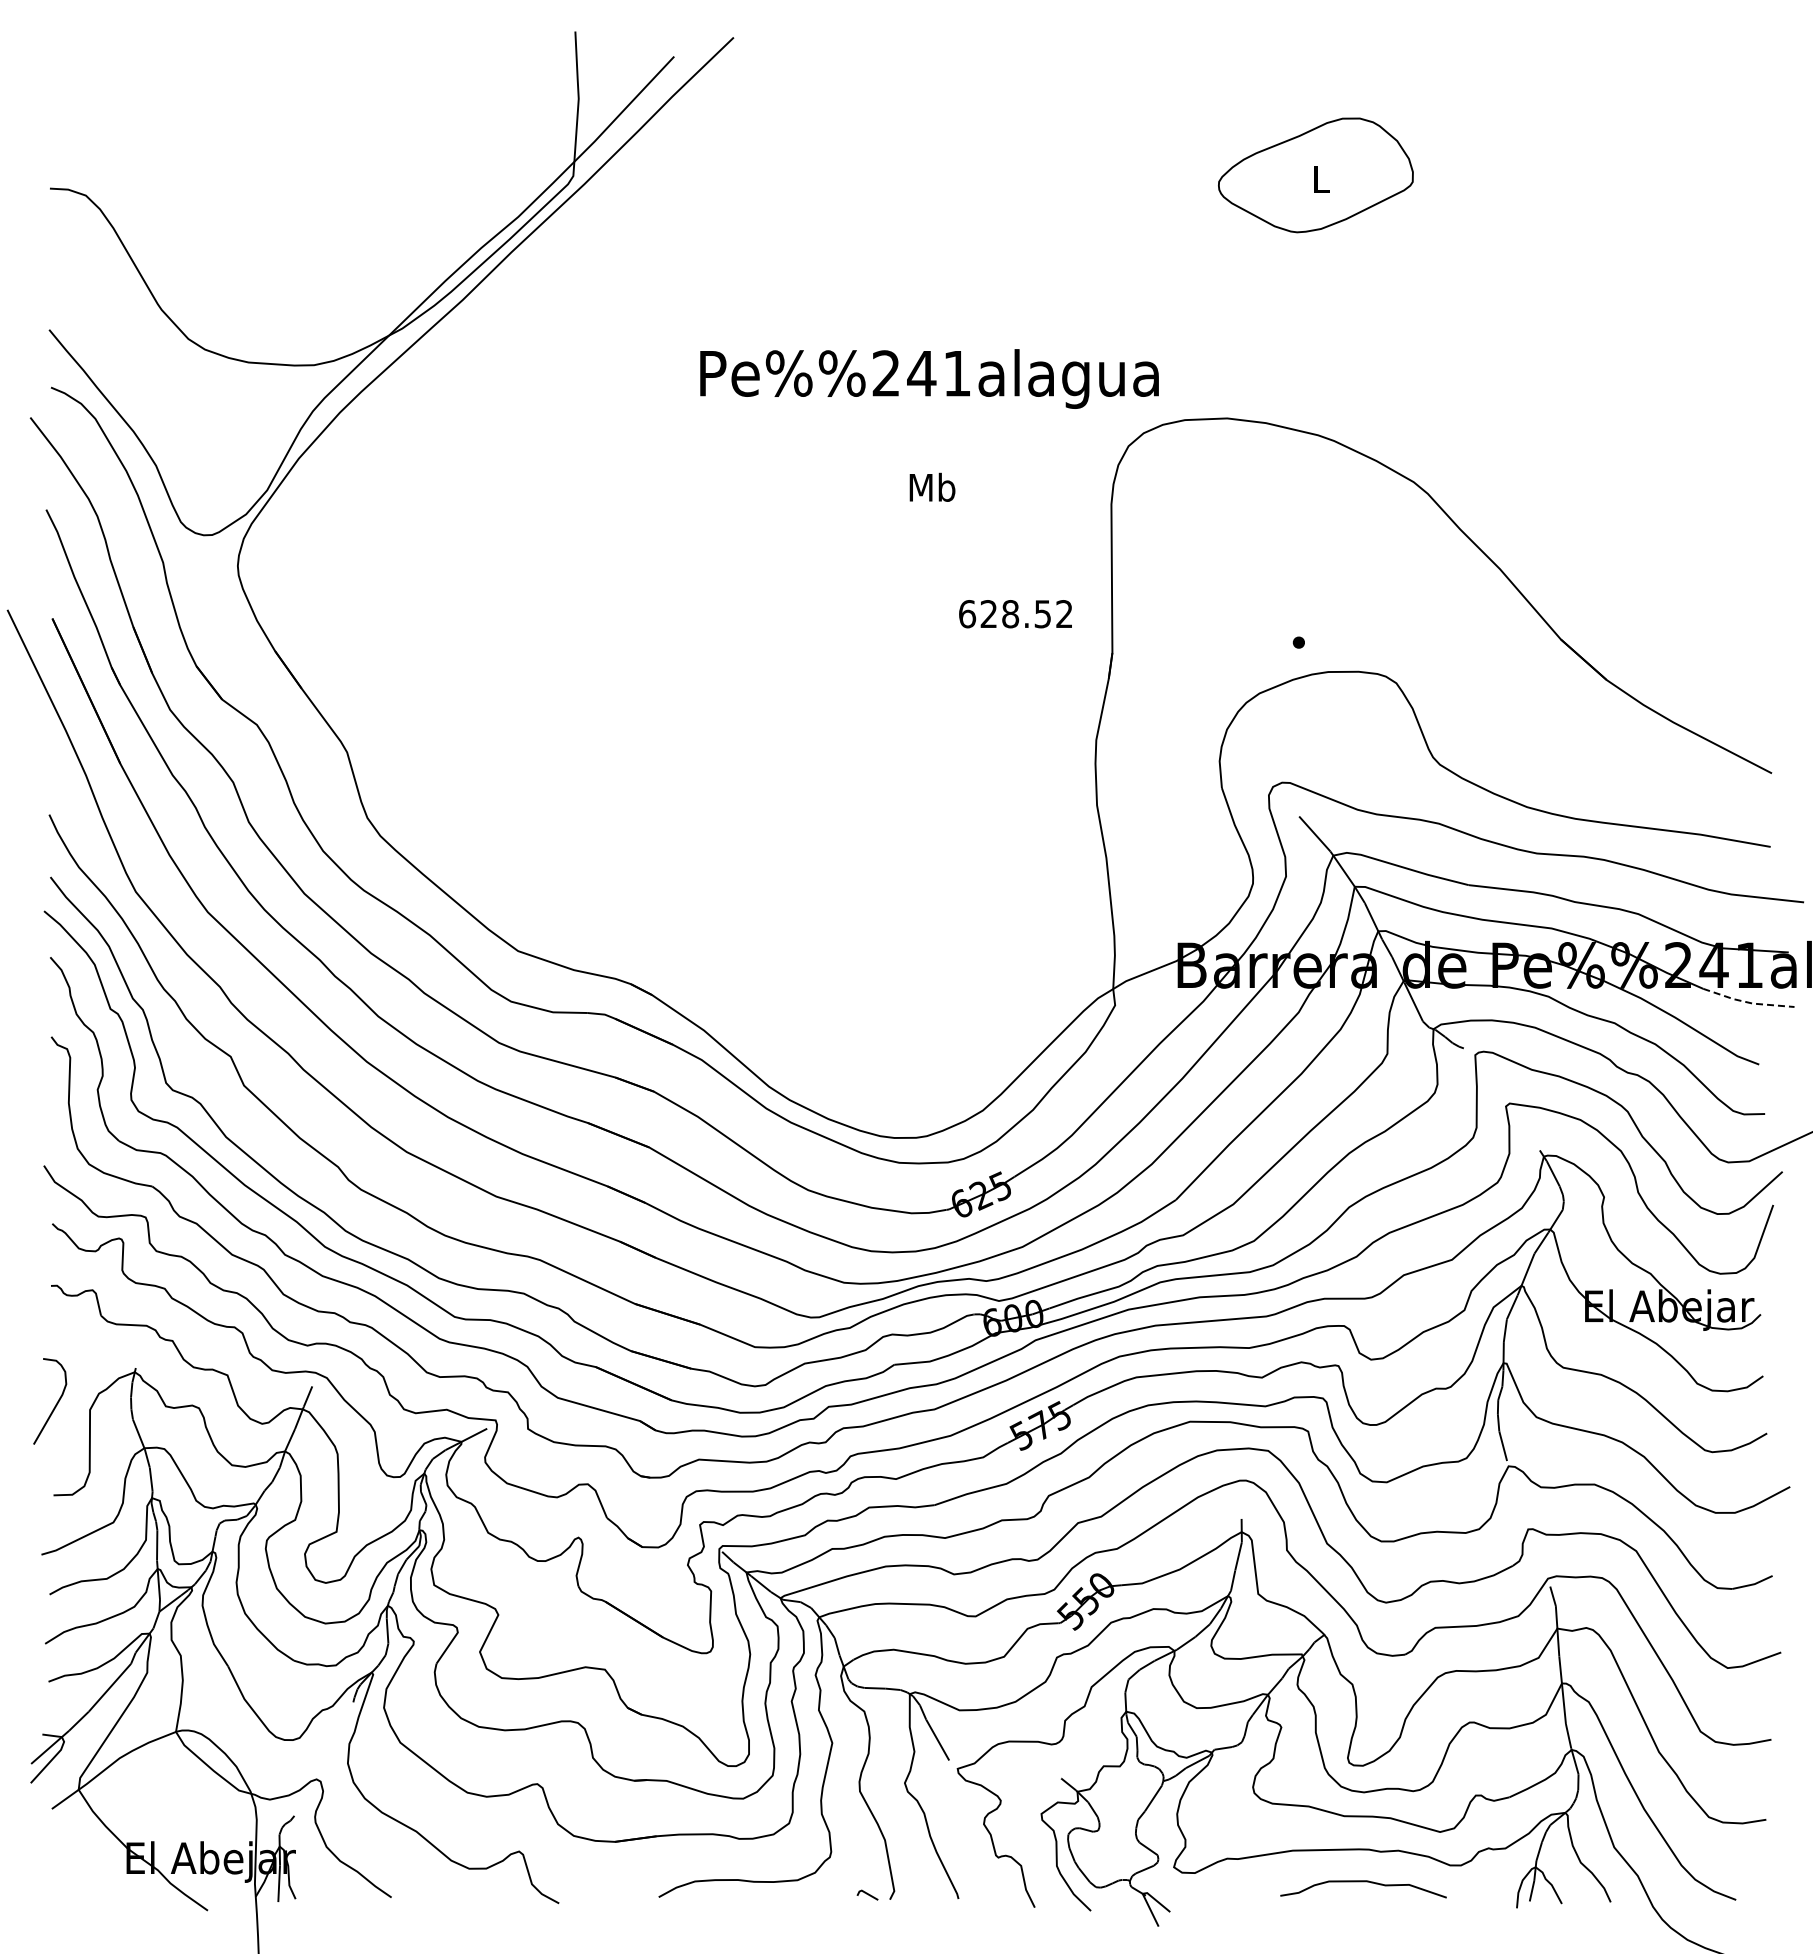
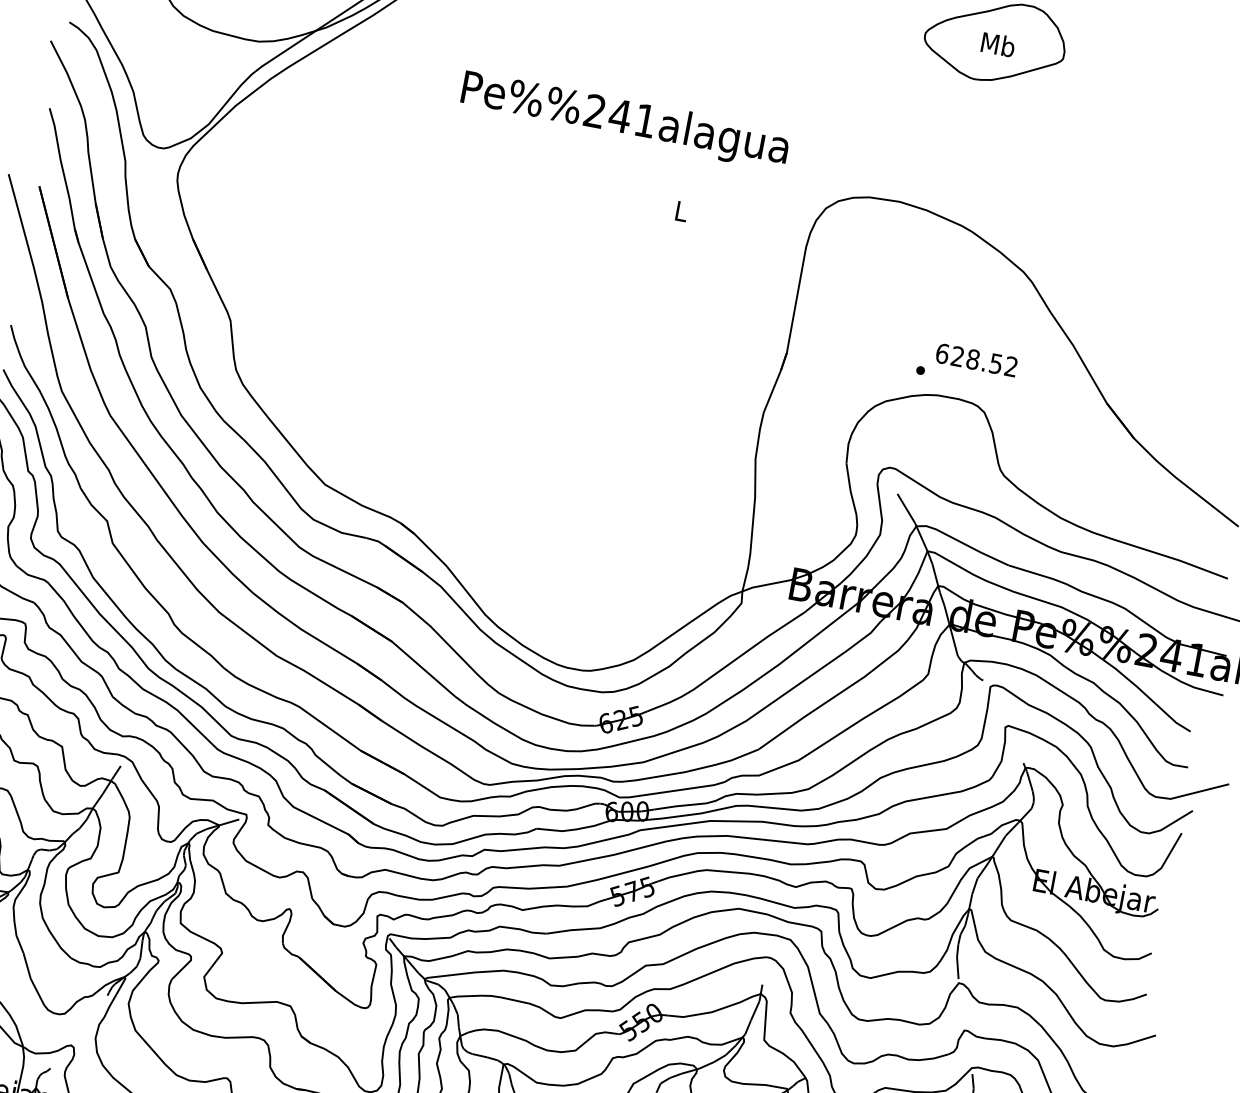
text: (1320, 178) -> (998, 44), L -> Mb
text: (929, 378) -> (625, 120), moved
text: (932, 486) -> (681, 210), Mb -> L
text: (1015, 614) -> (976, 360), moved
line: (1748, 1002) -> (1191, 686), dashed -> solid

